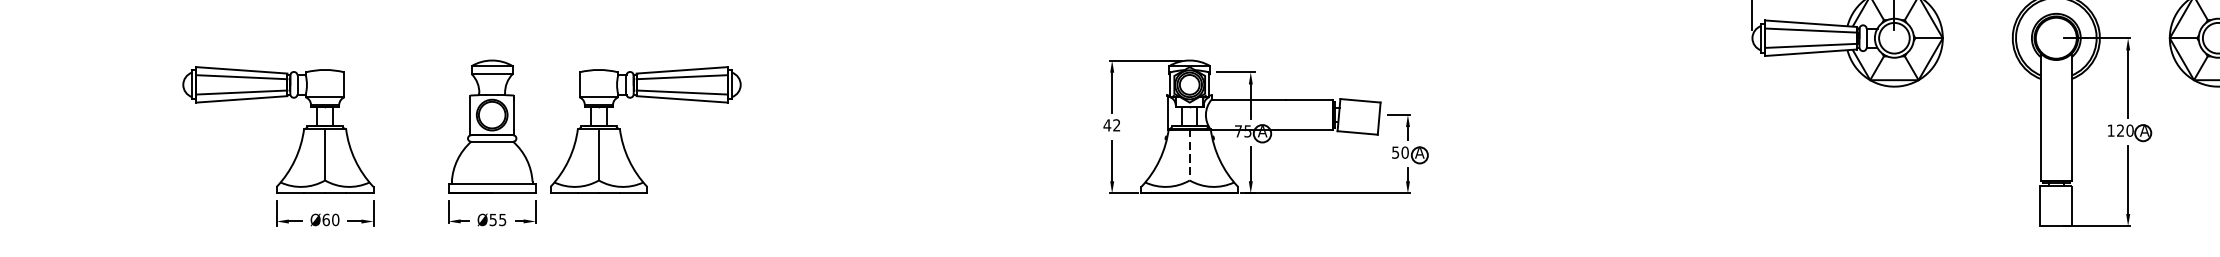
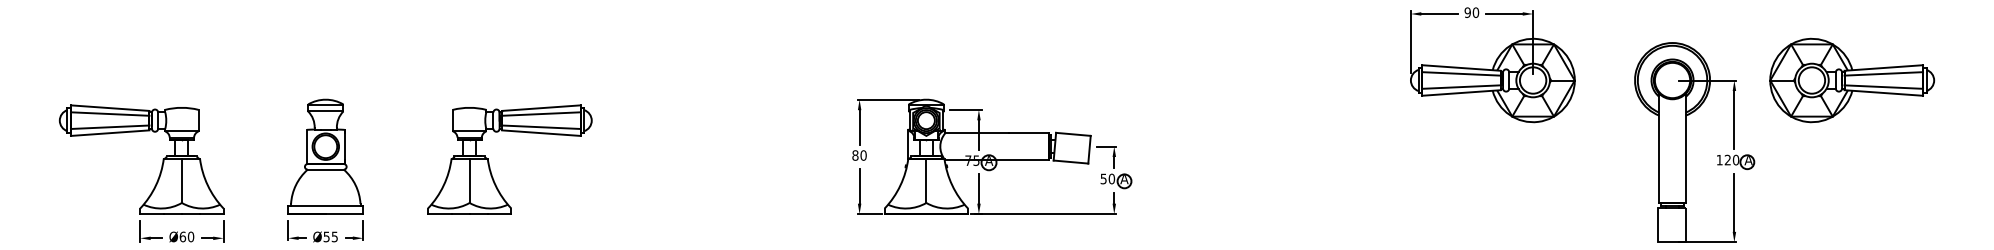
text: (1112, 125) -> (859, 155), 42 -> 80
part: (621, 132) -> (489, 161), moved
line: (1189, 155) -> (926, 181), dashed -> solid

